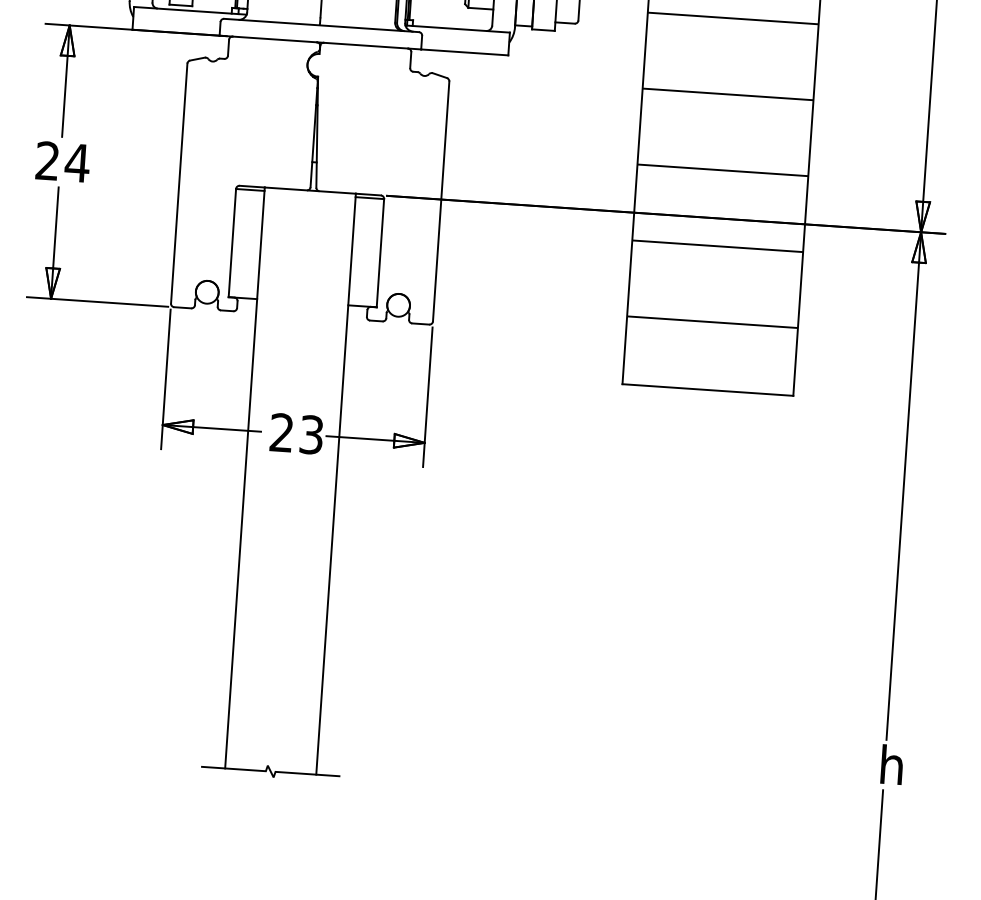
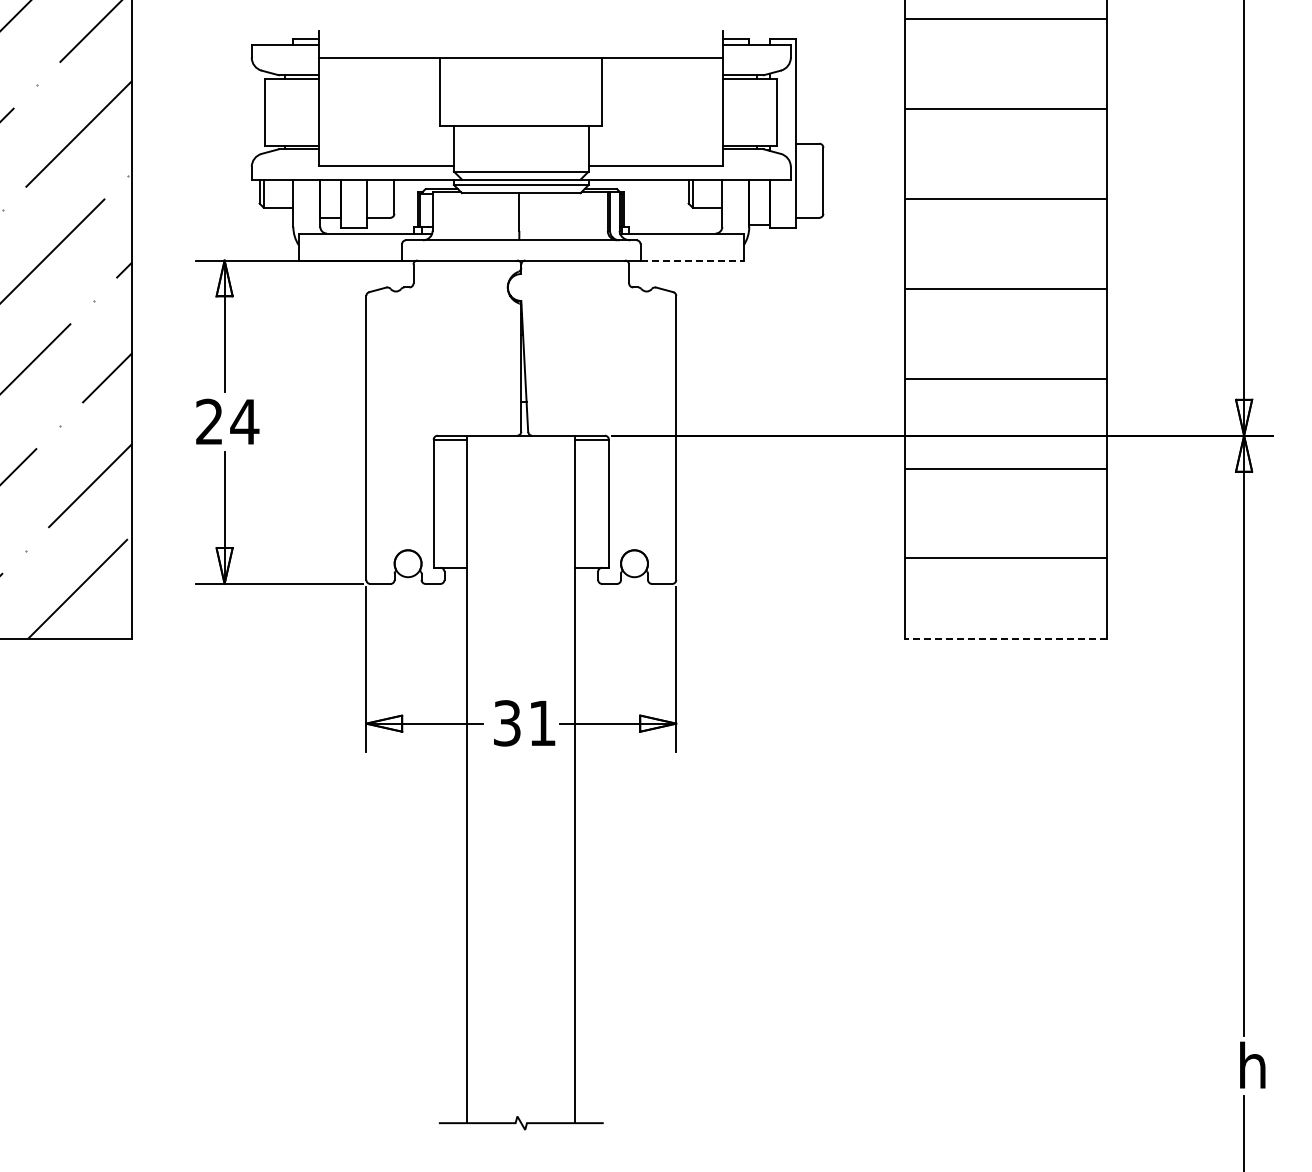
line: (465, 52) -> (692, 260), solid -> dashed
line: (707, 389) -> (1005, 638), solid -> dashed
text: (296, 434) -> (524, 723), 23 -> 31

